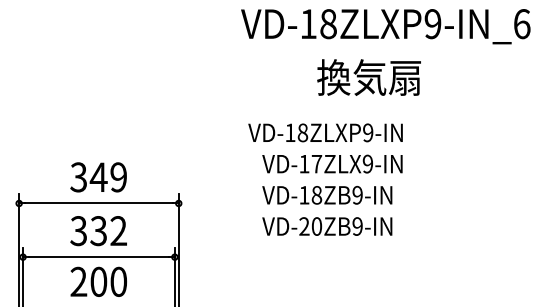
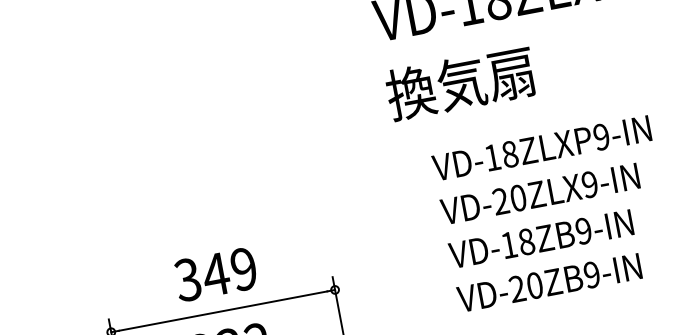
text: (368, 77) -> (459, 83), moved
text: (325, 132) -> (541, 147), moved
text: (310, 163) -> (509, 199), VD-17ZLX9-IN -> VD-20ZLX9-IN

